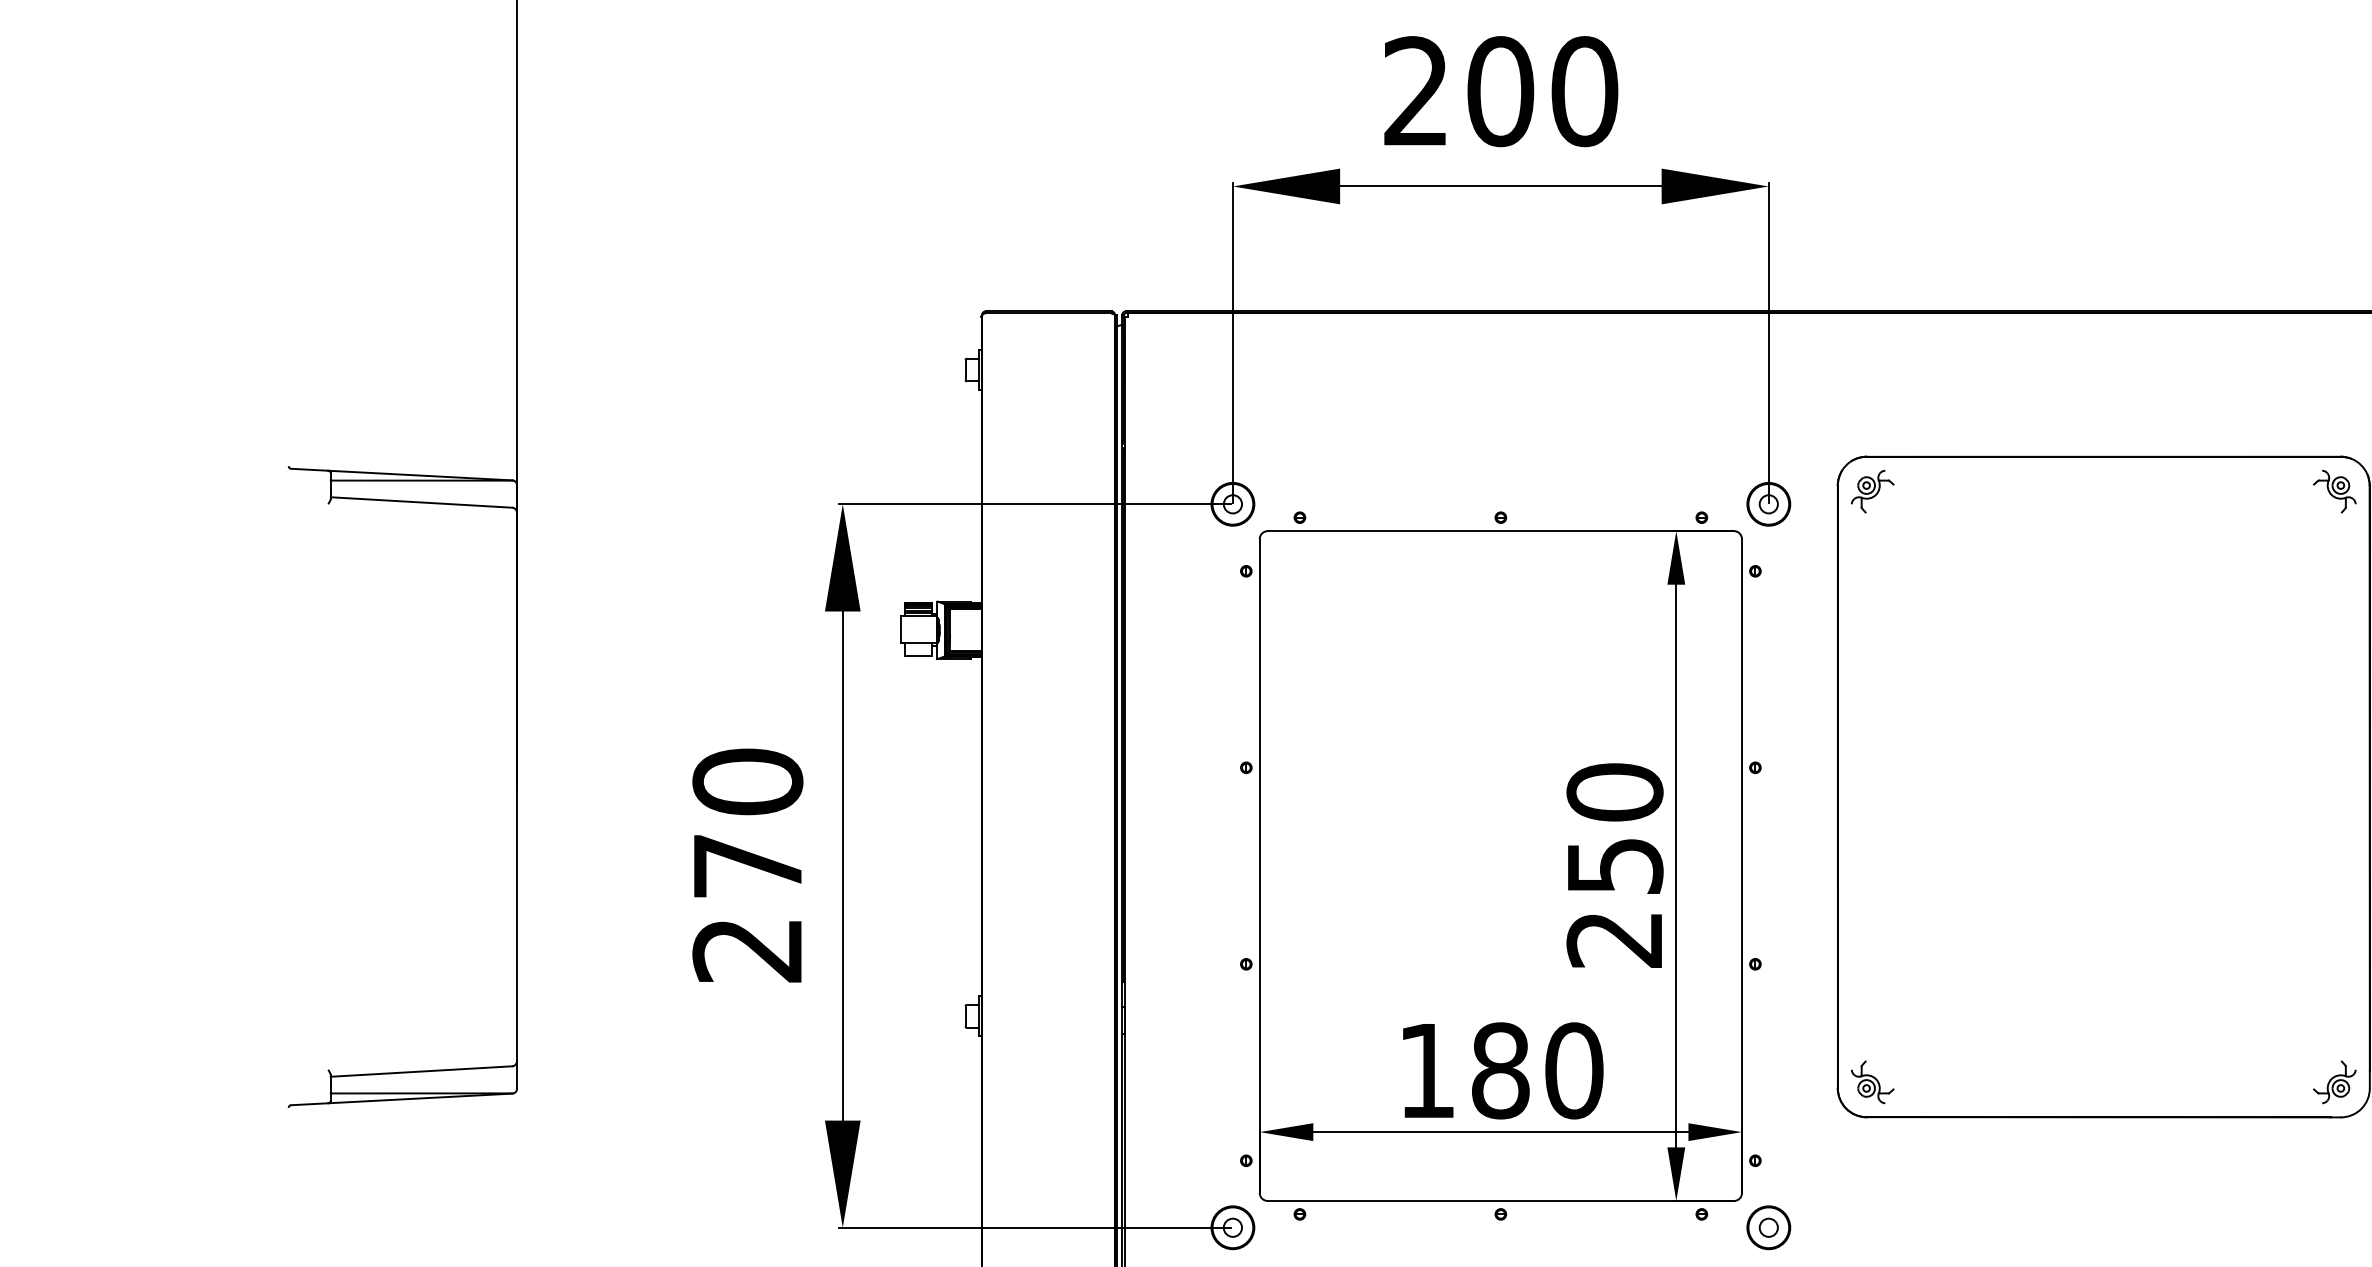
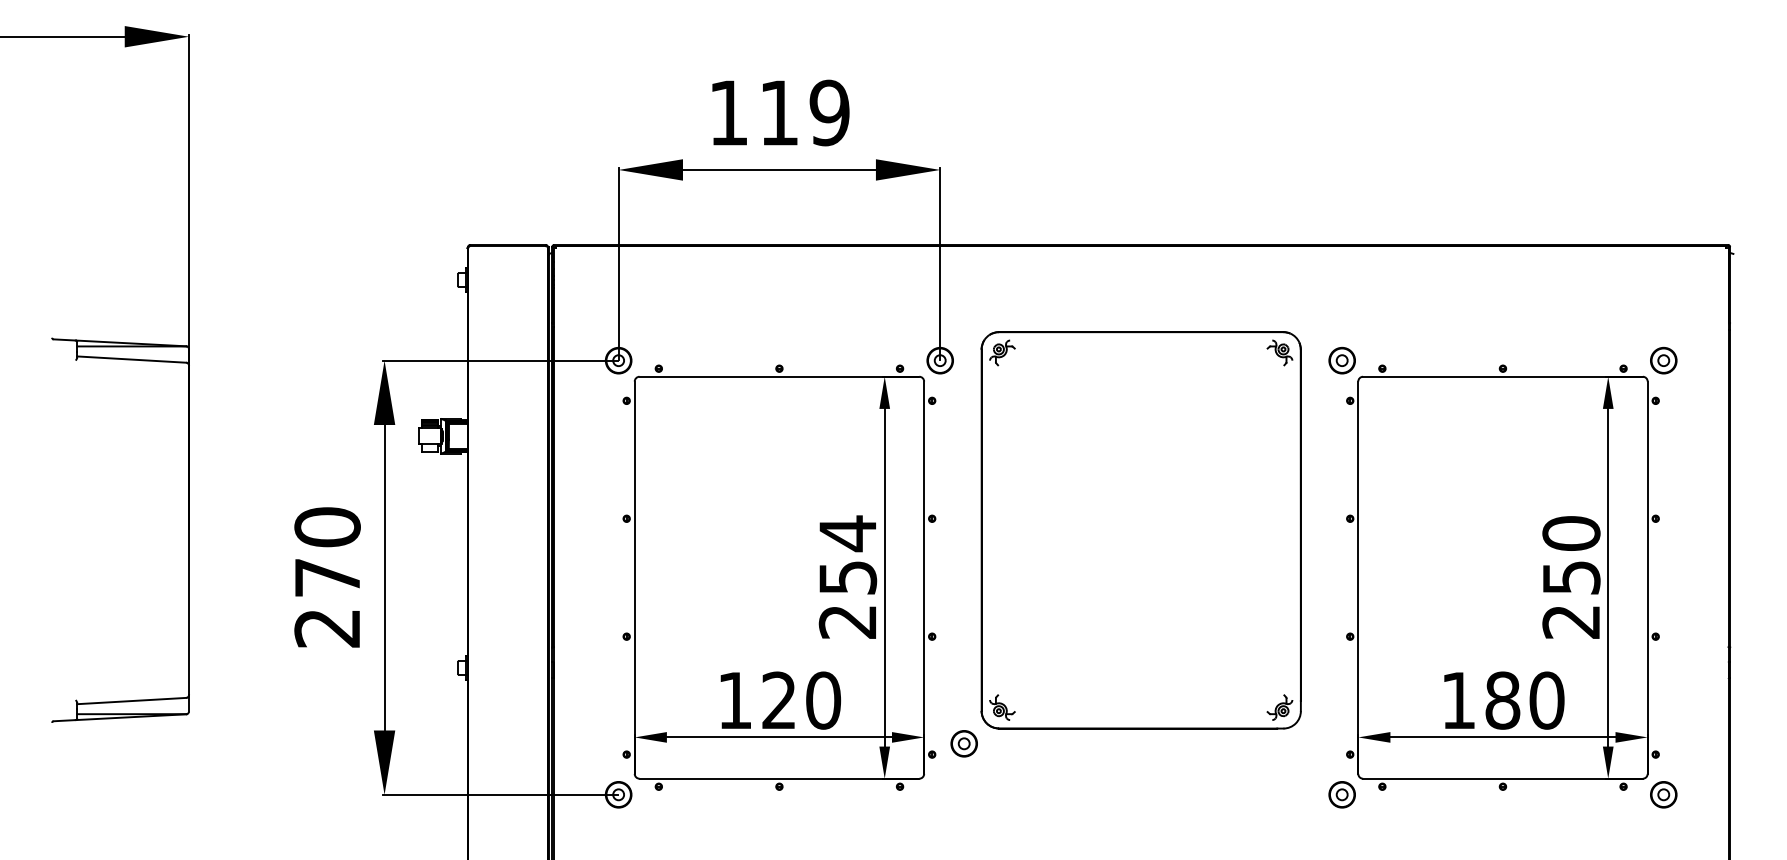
text: (1500, 90) -> (779, 112), 200 -> 119
text: (1614, 792) -> (847, 533), 250 -> 254
text: (1500, 1070) -> (779, 700), 180 -> 120
part: (1767, 1227) -> (963, 743), moved

